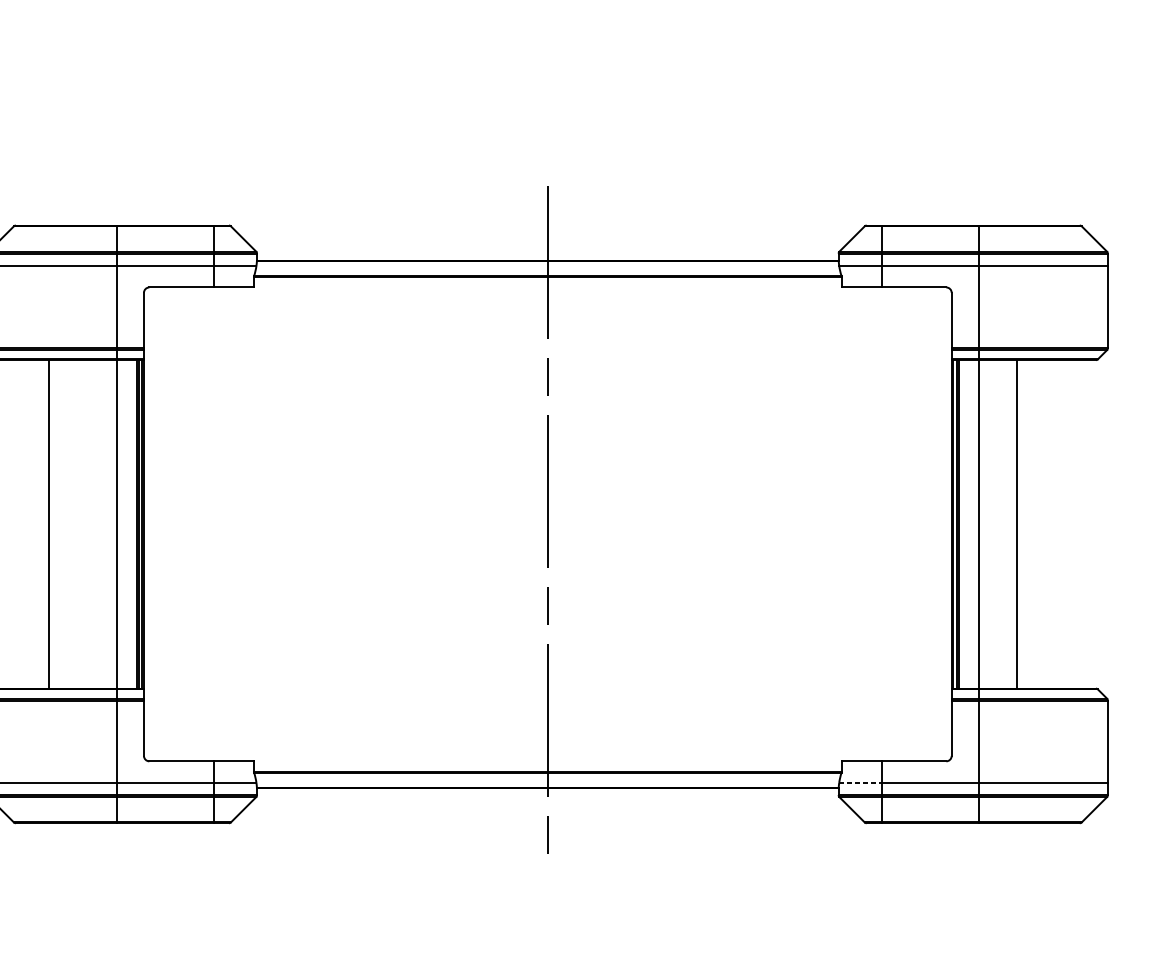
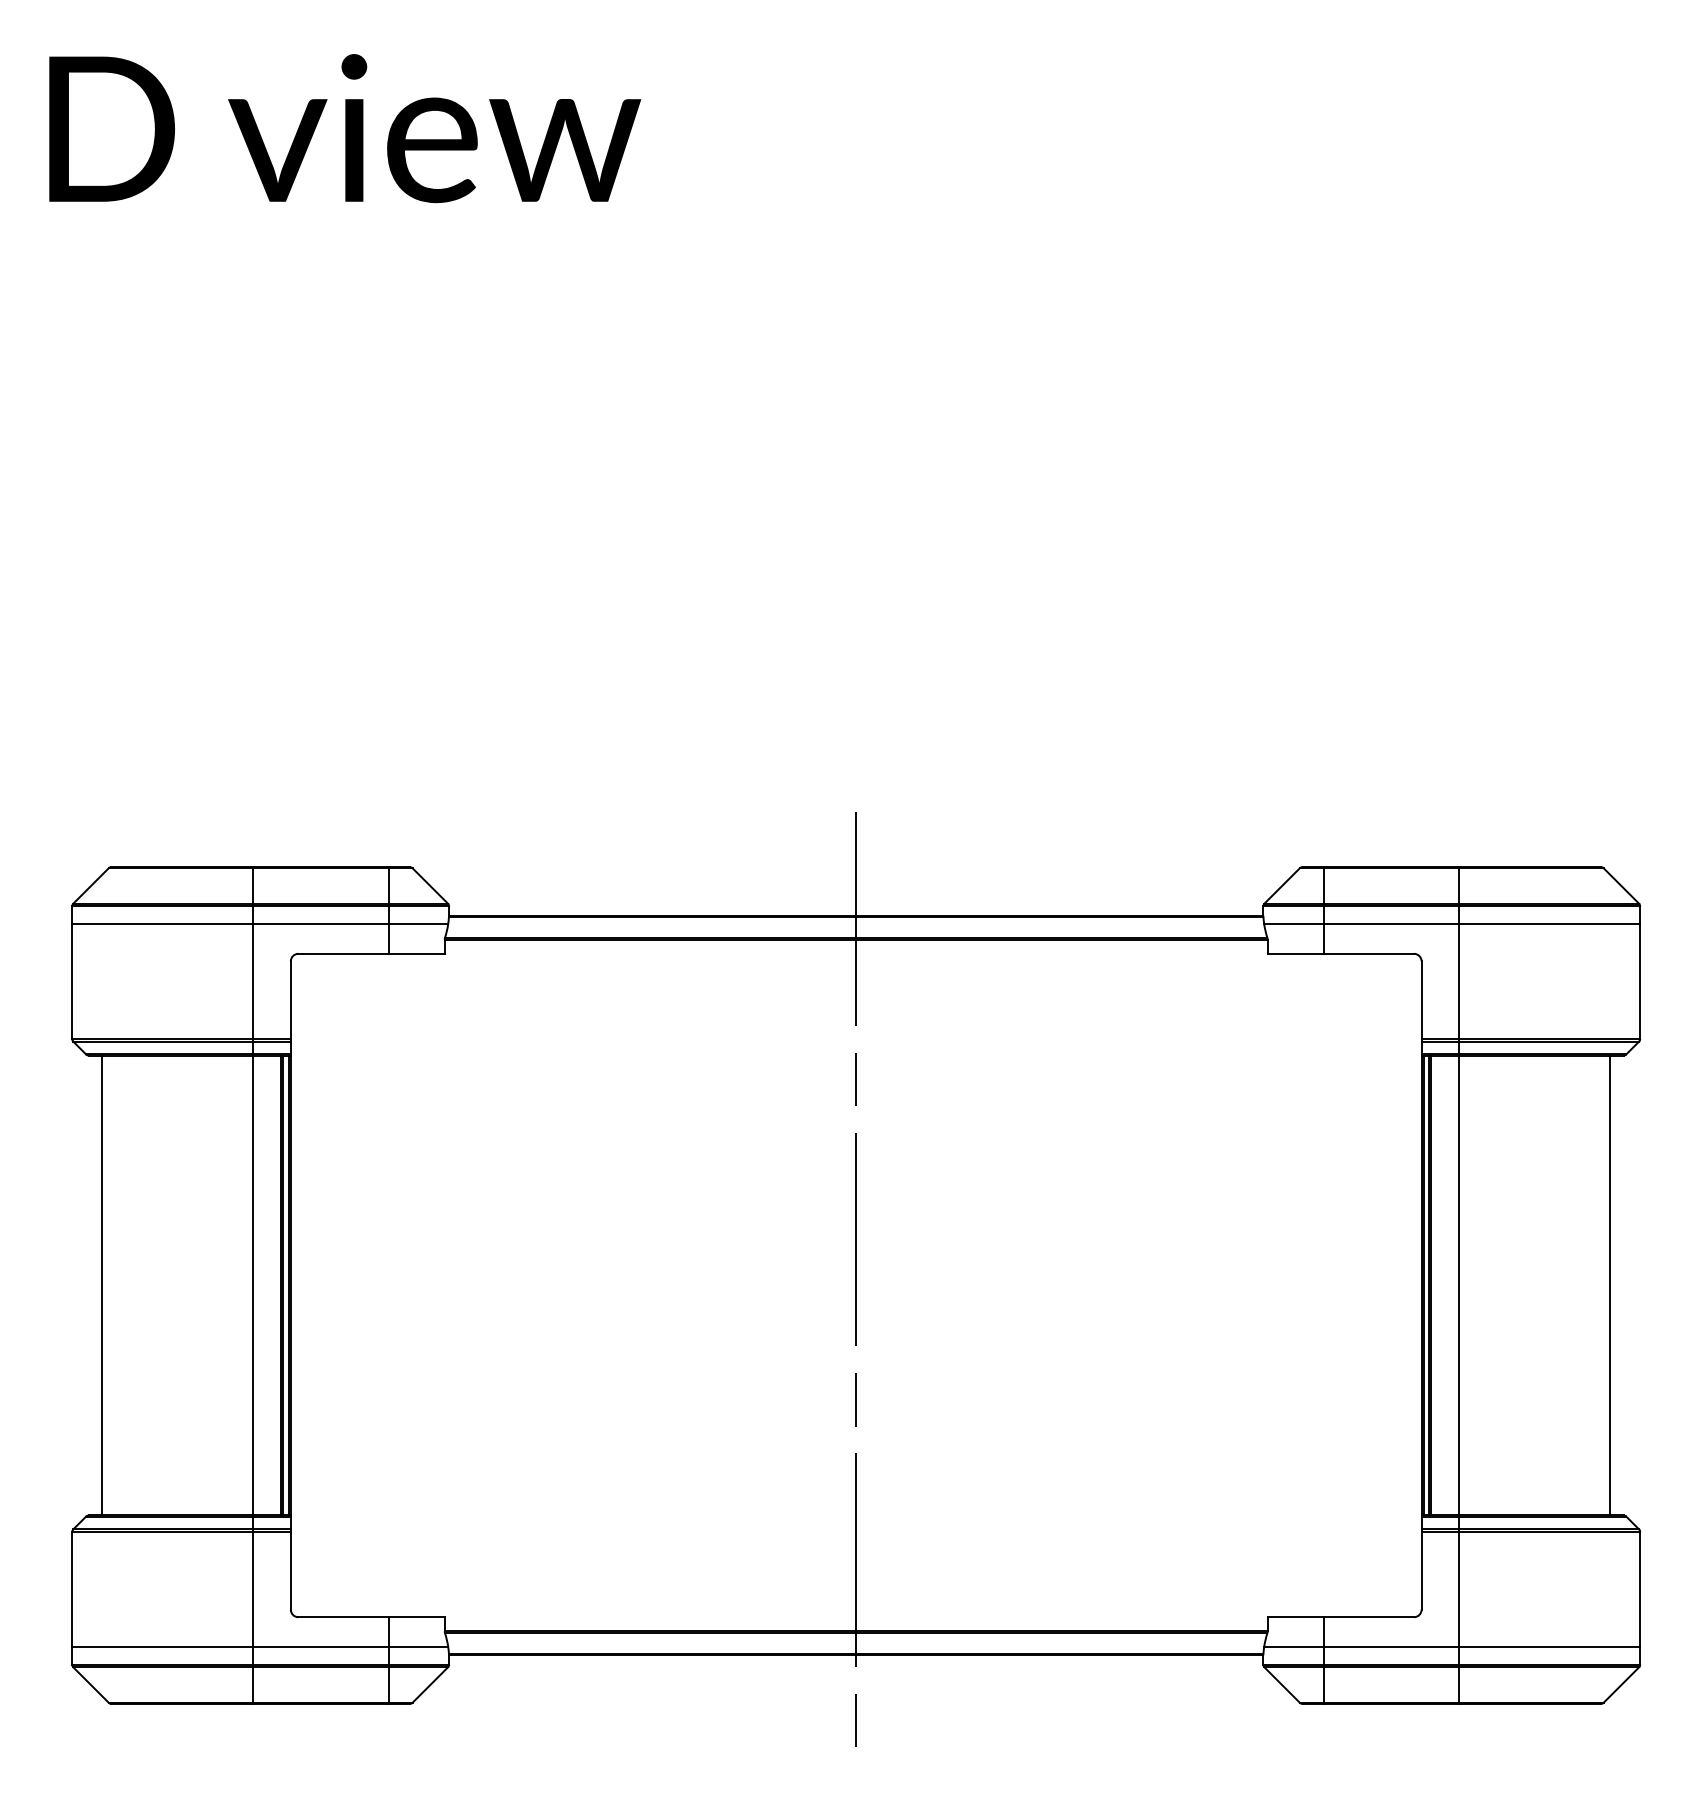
line: (48, 524) -> (102, 1285), moved
line: (1017, 524) -> (1610, 1285), moved
line: (860, 782) -> (1293, 1647), dashed -> solid

